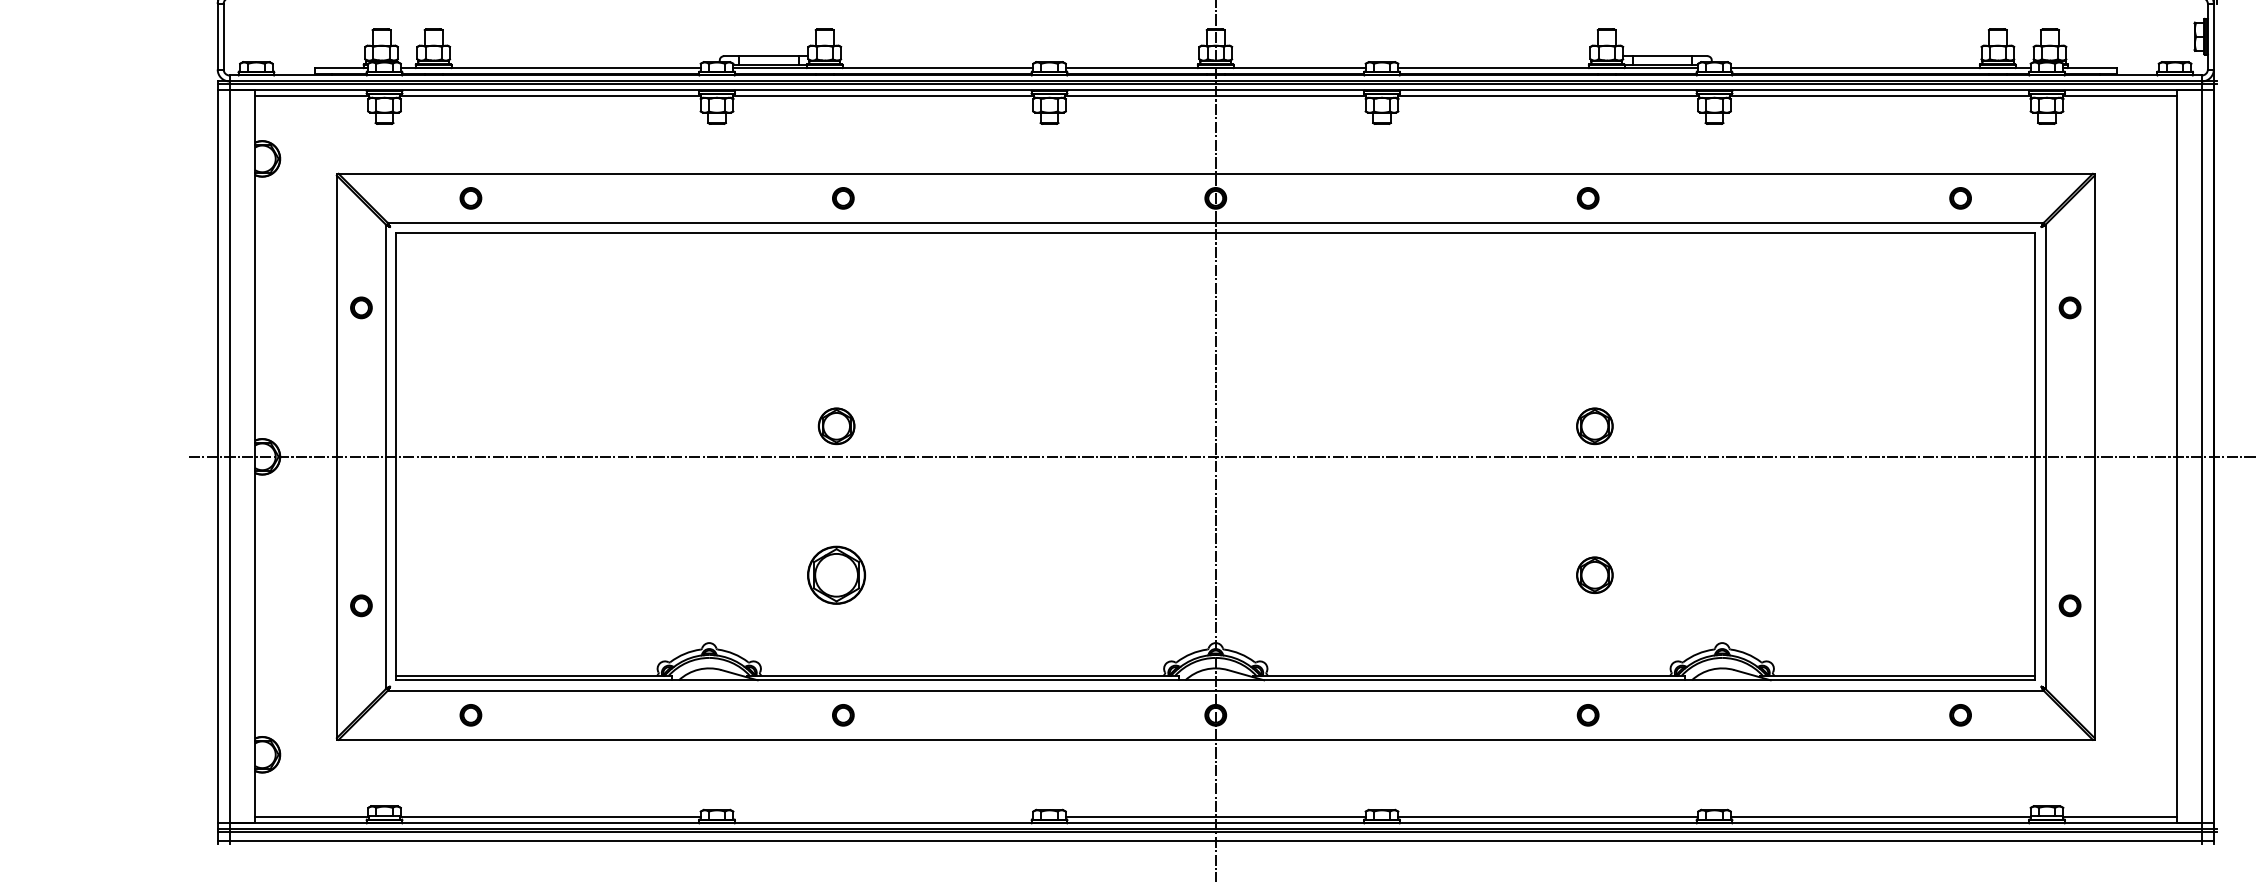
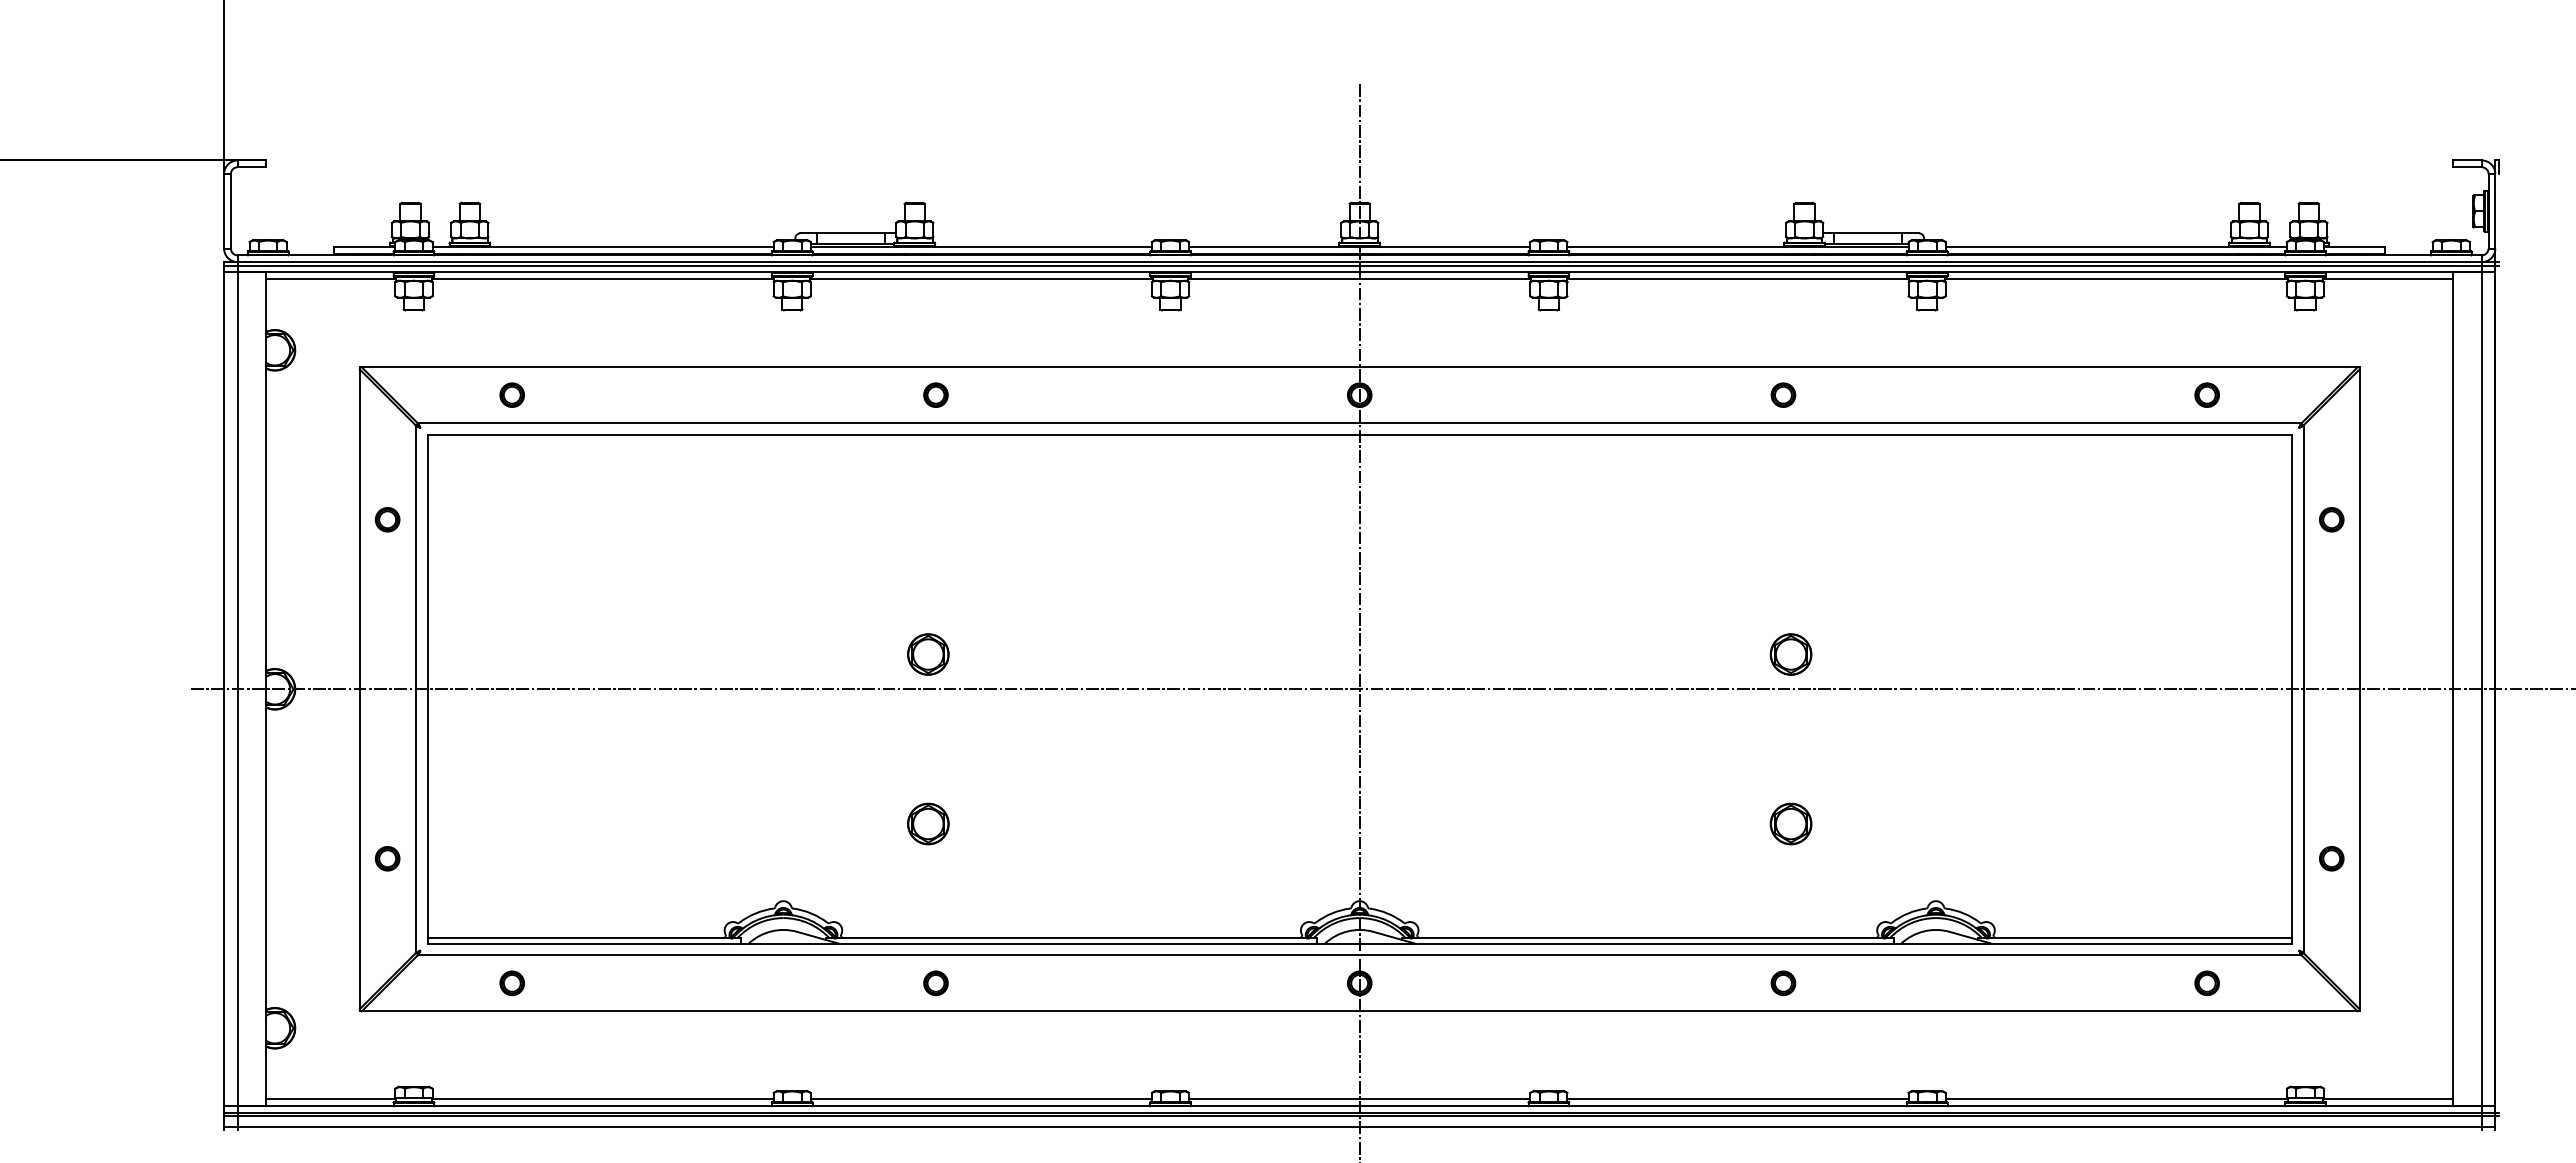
part: (836, 574) -> (928, 823), size x0.62
line: (882, 817) -> (980, 1099), added

